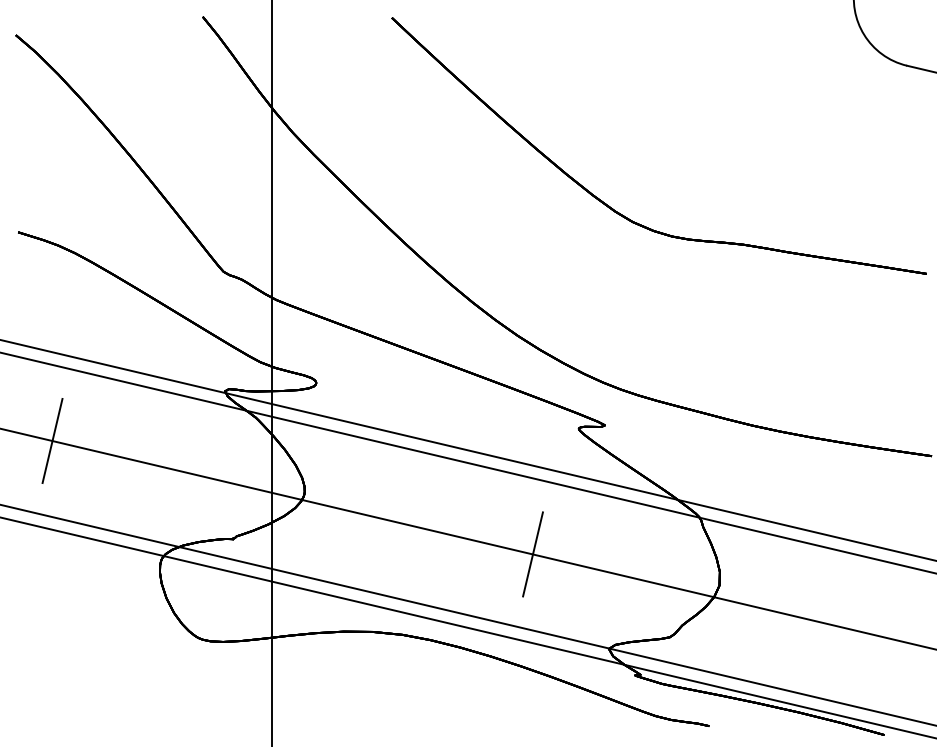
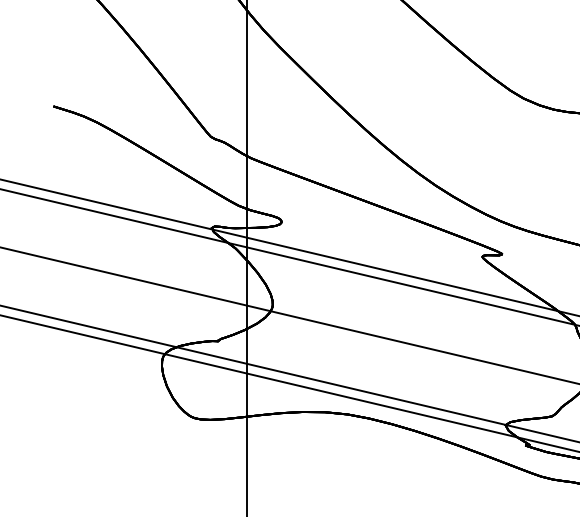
line: (52, 440) -> (79, 265), removed
line: (532, 554) -> (447, 352), removed

